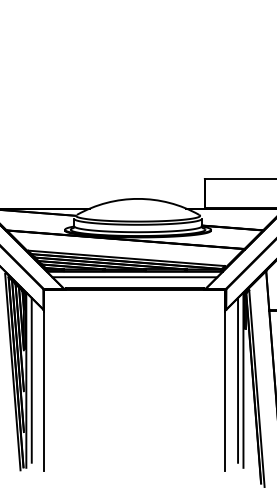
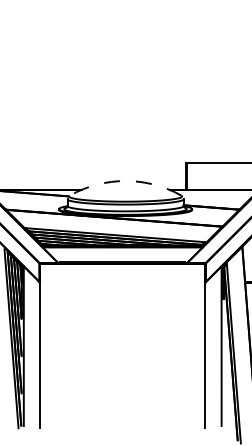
arc: (138, 198) -> (126, 180), solid -> dashed
line: (134, 277) -> (122, 252), removed
line: (31, 380) -> (28, 346), removed
line: (238, 380) -> (217, 346), removed

